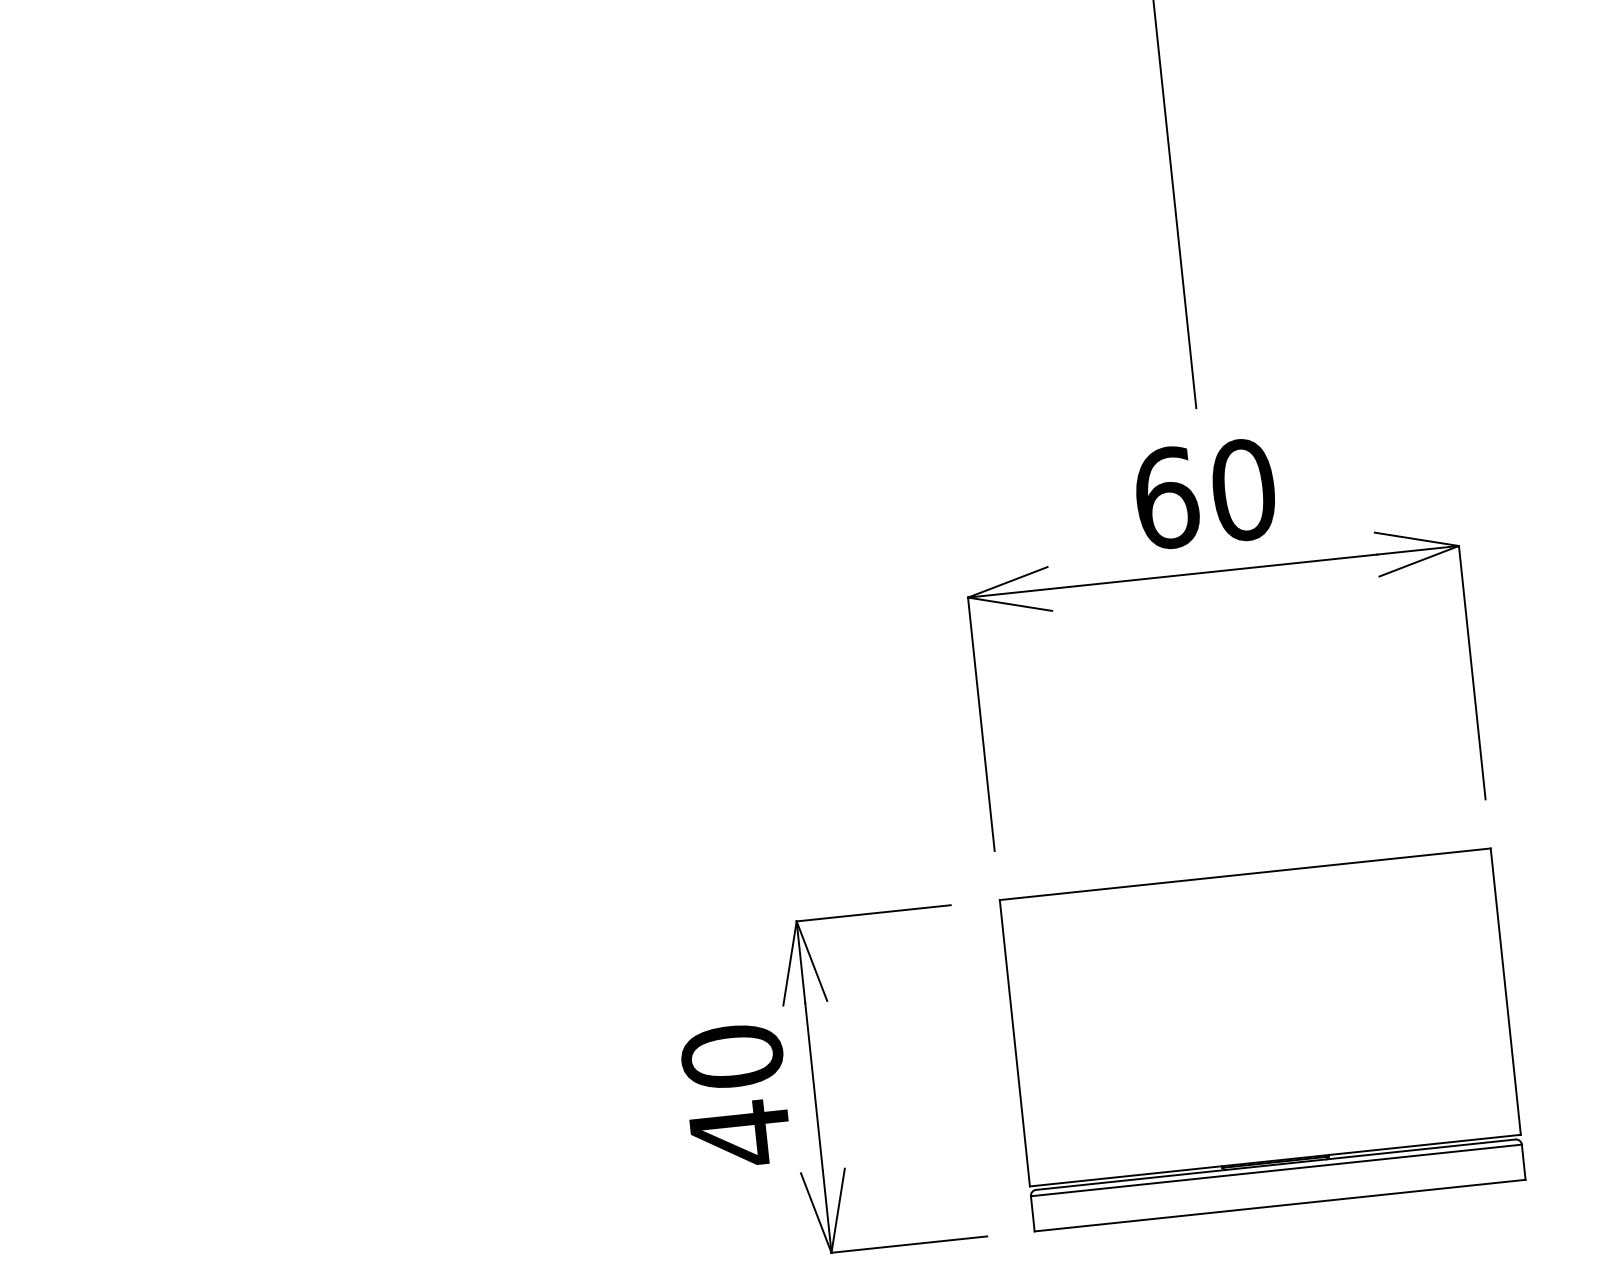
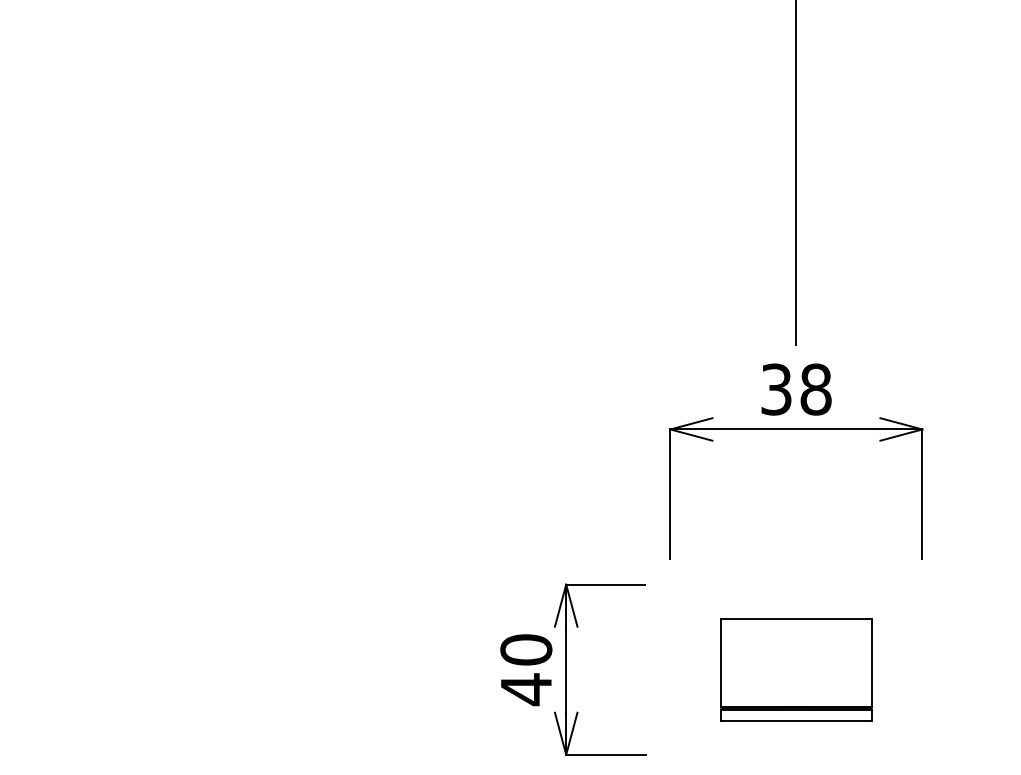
text: (1205, 493) -> (796, 389), 60 -> 38
part: (1262, 1039) -> (796, 669), size x0.6

